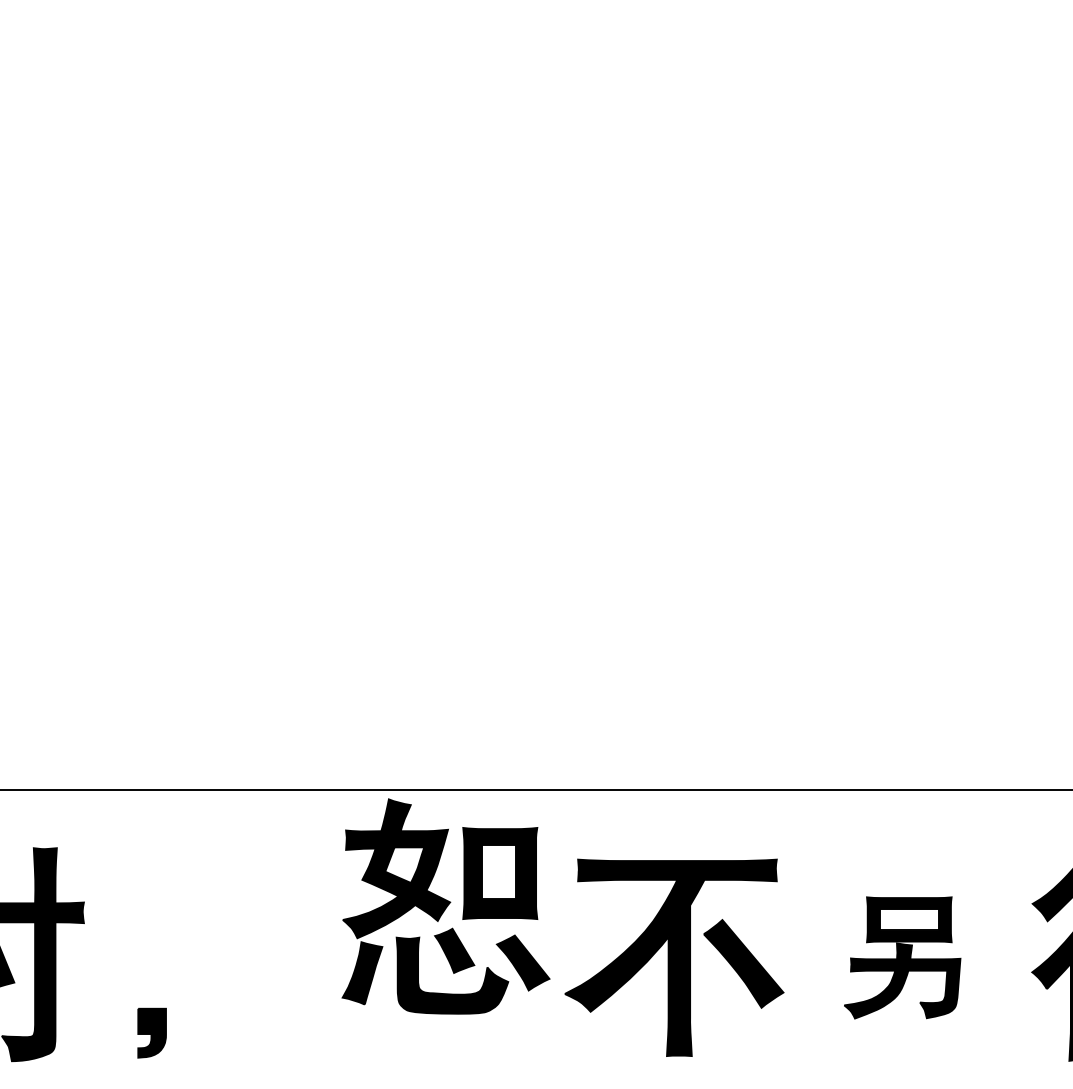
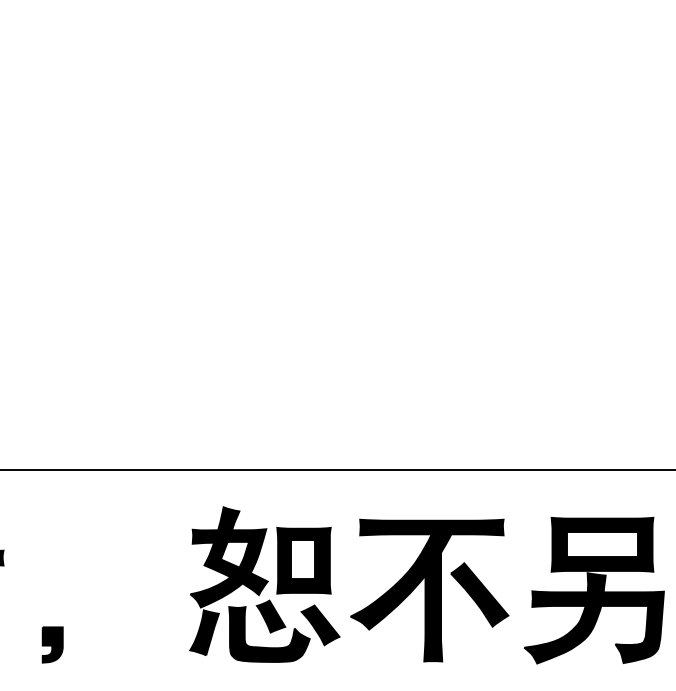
part: (445, 906) -> (264, 584), moved
part: (902, 957) -> (594, 590), size x1.67

